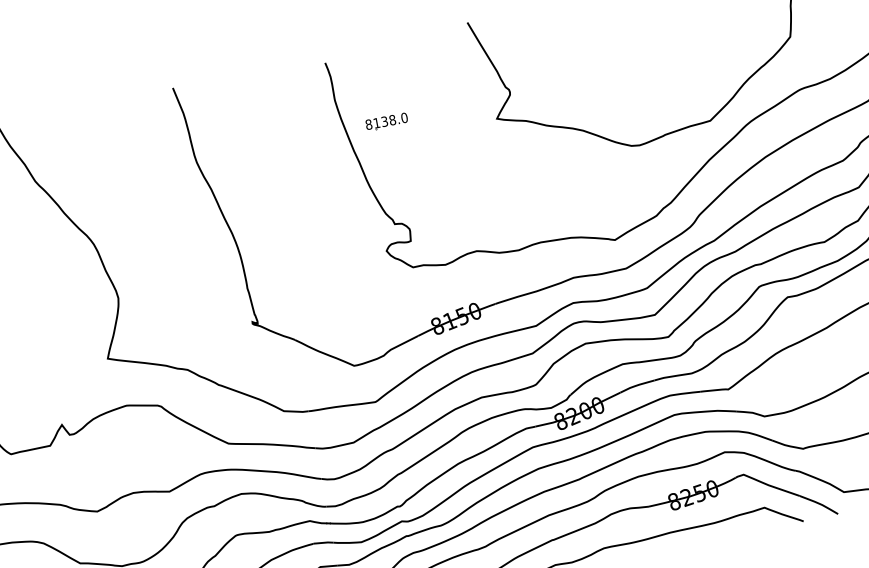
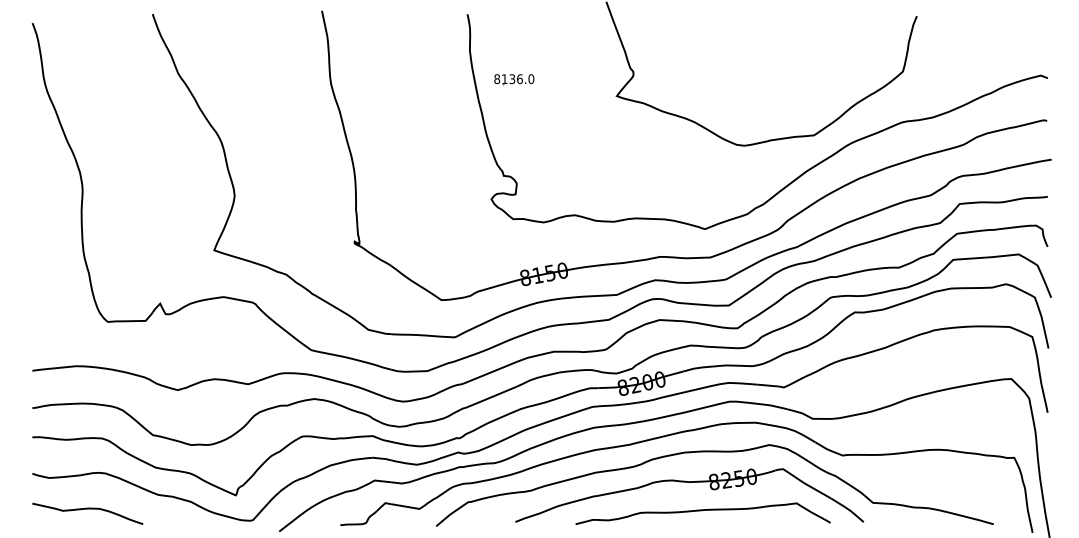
text: (392, 119) -> (519, 78), 8138.0 -> 8136.0

